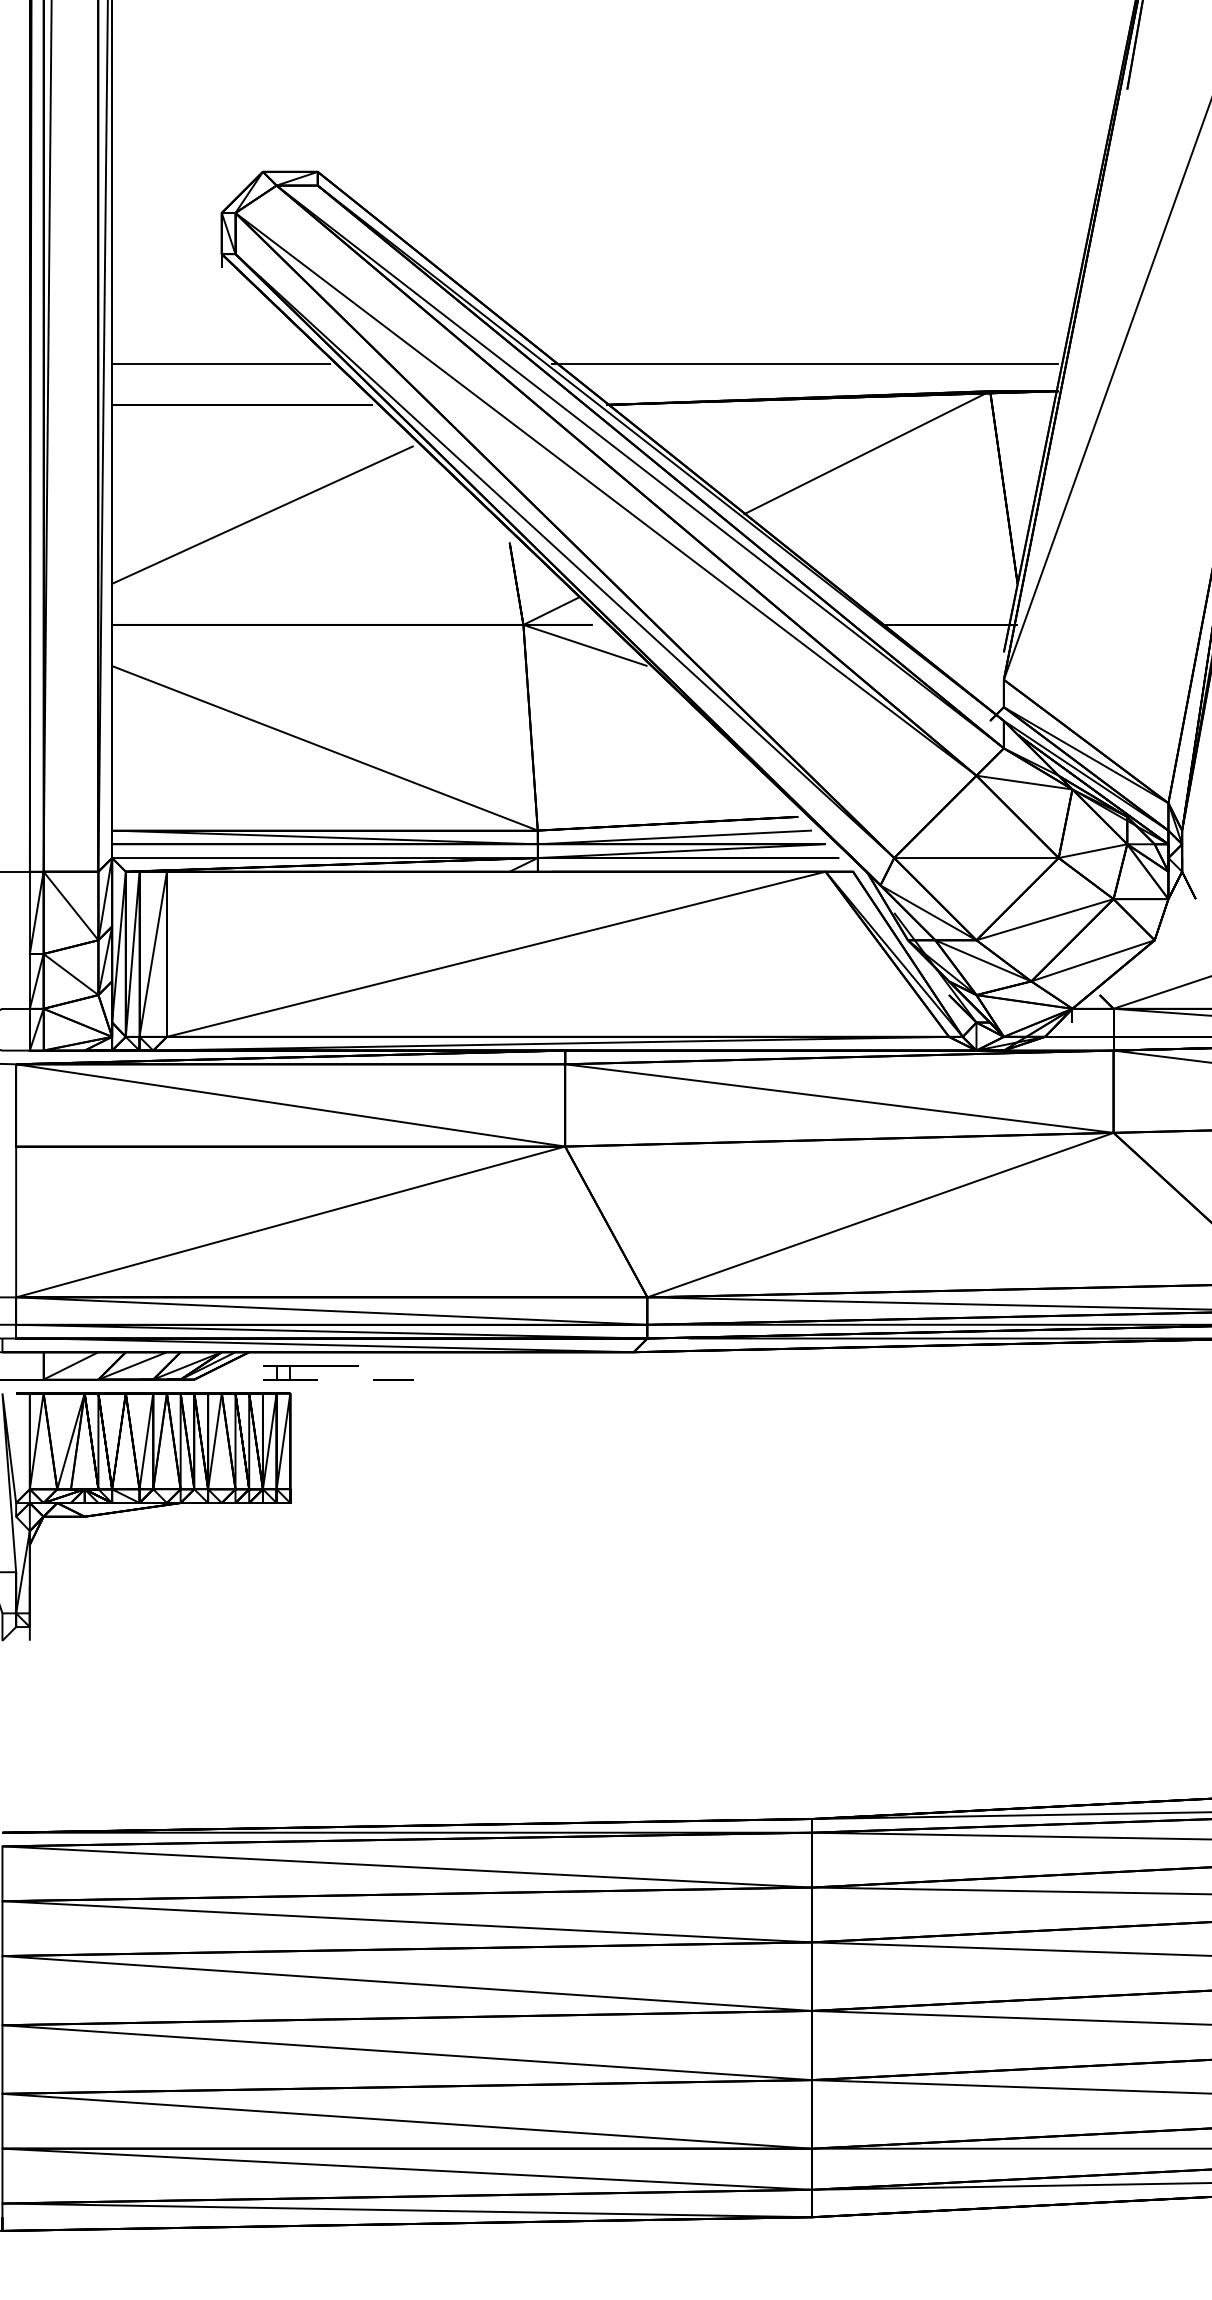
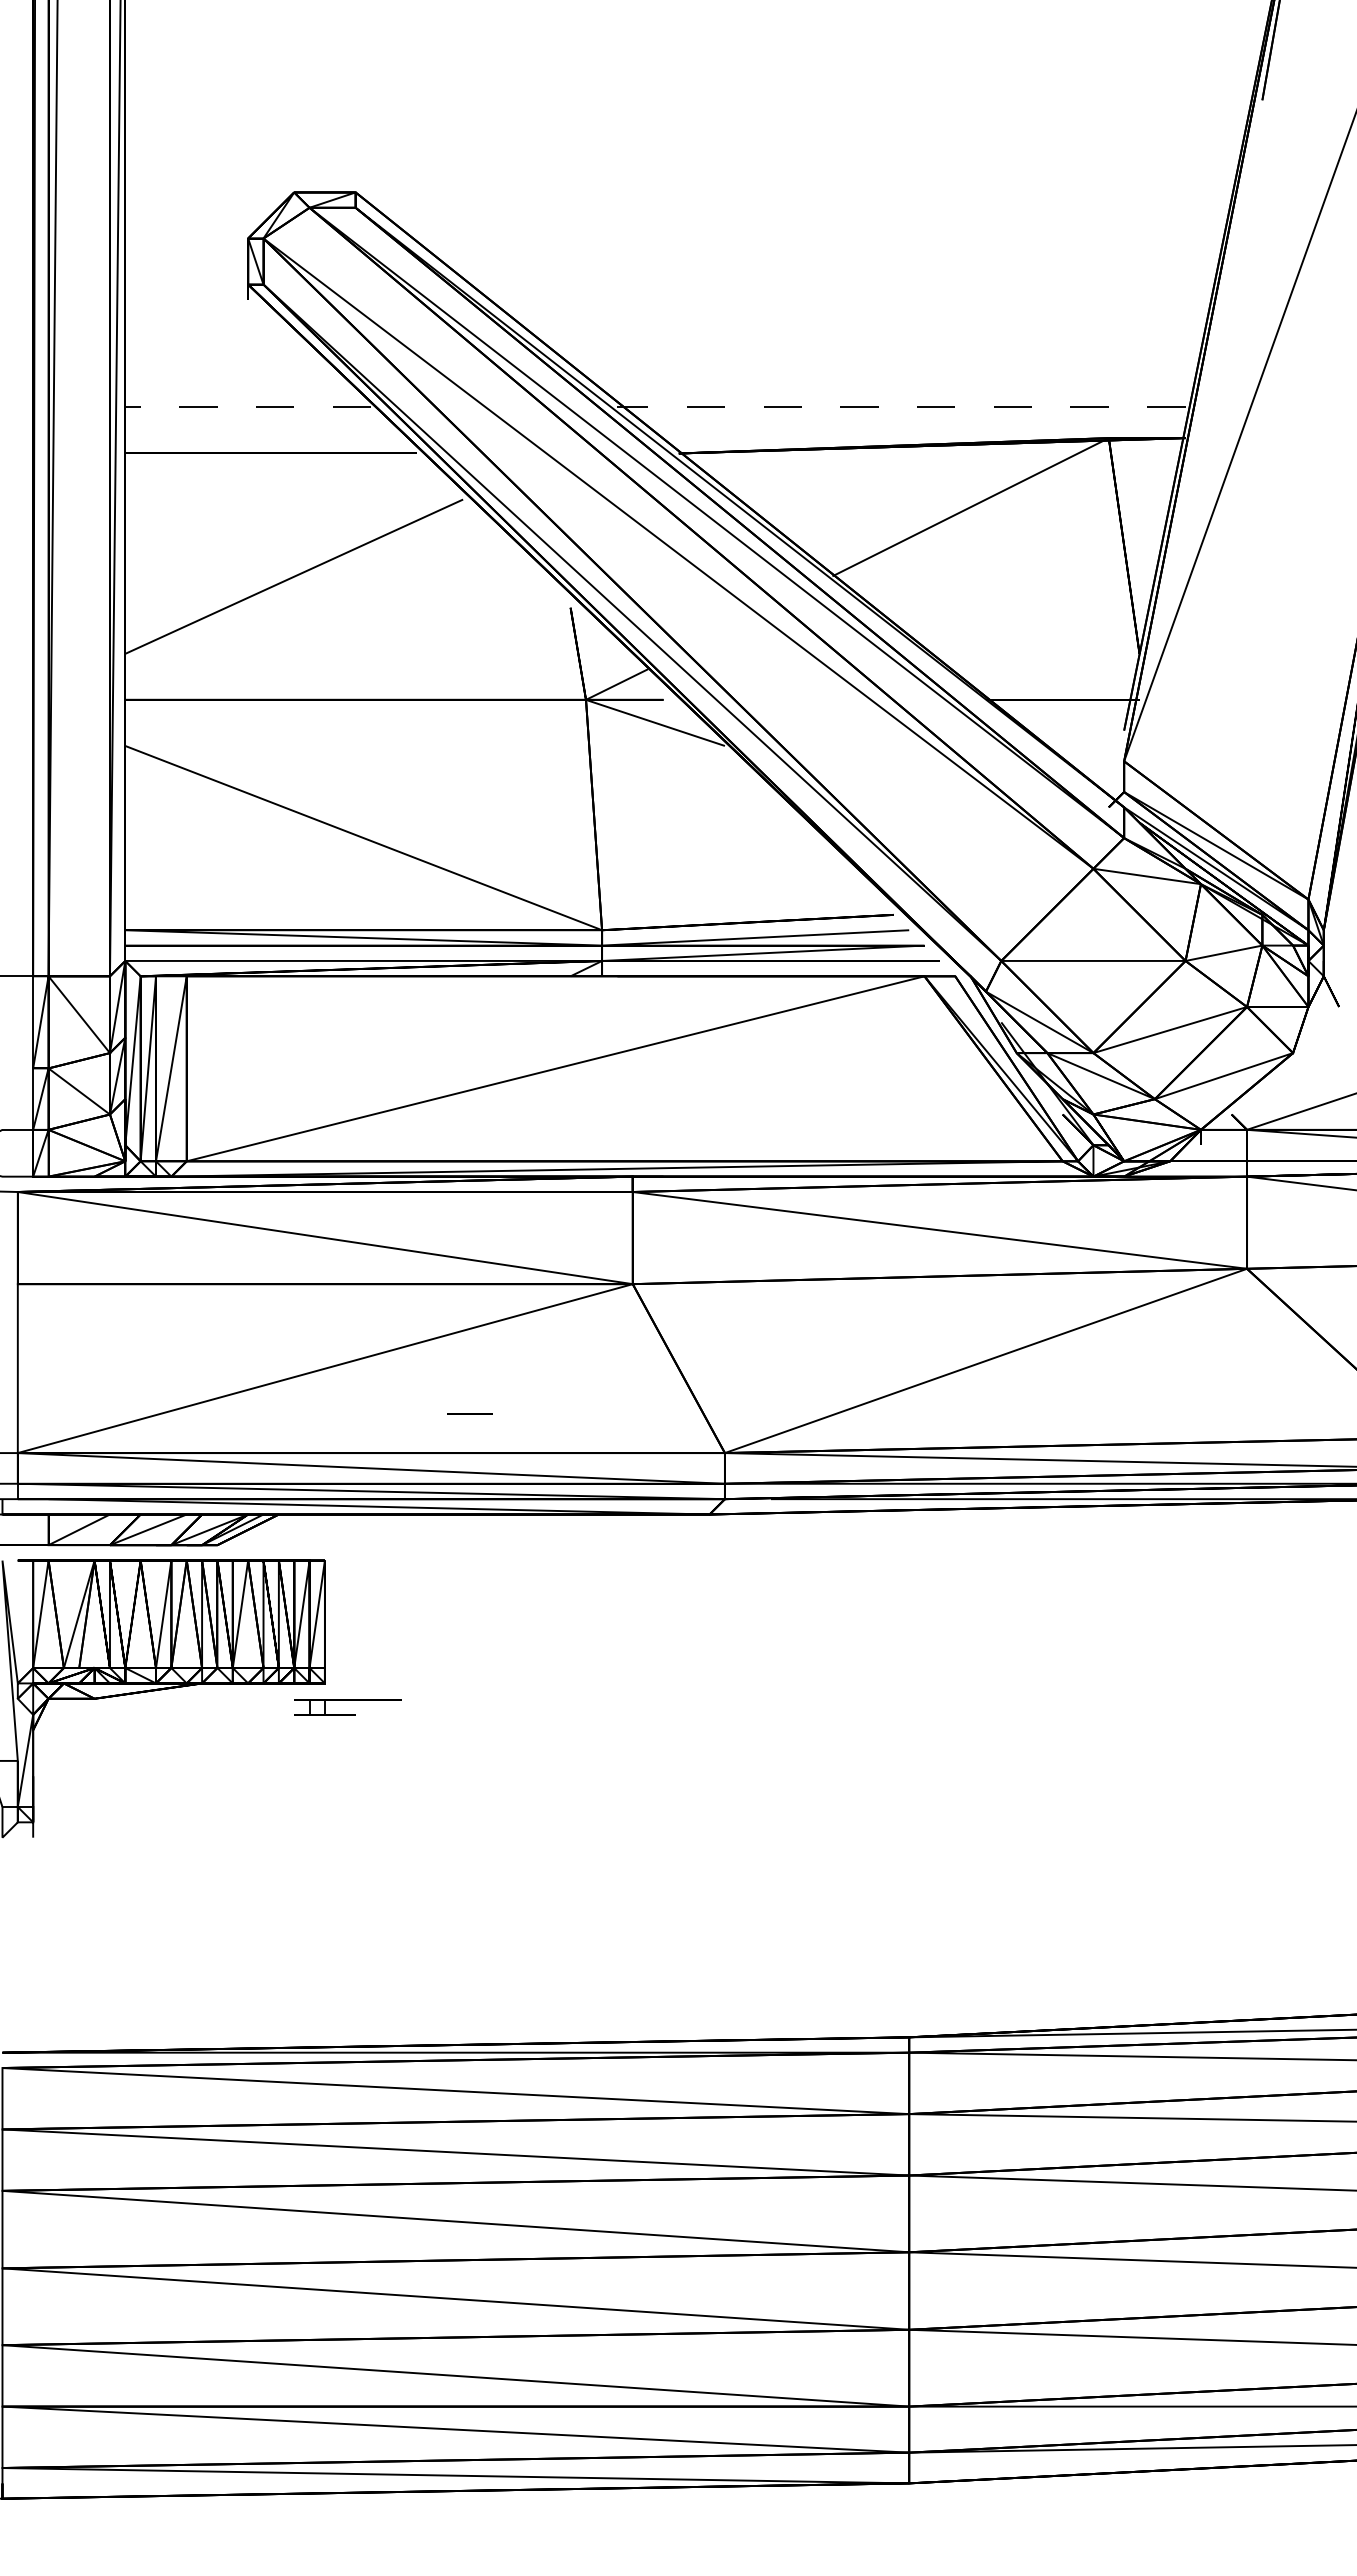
line: (222, 363) -> (248, 407), solid -> dashed
line: (805, 363) -> (901, 407), solid -> dashed
part: (310, 1366) -> (347, 1700), moved
line: (392, 1379) -> (469, 1413), moved

